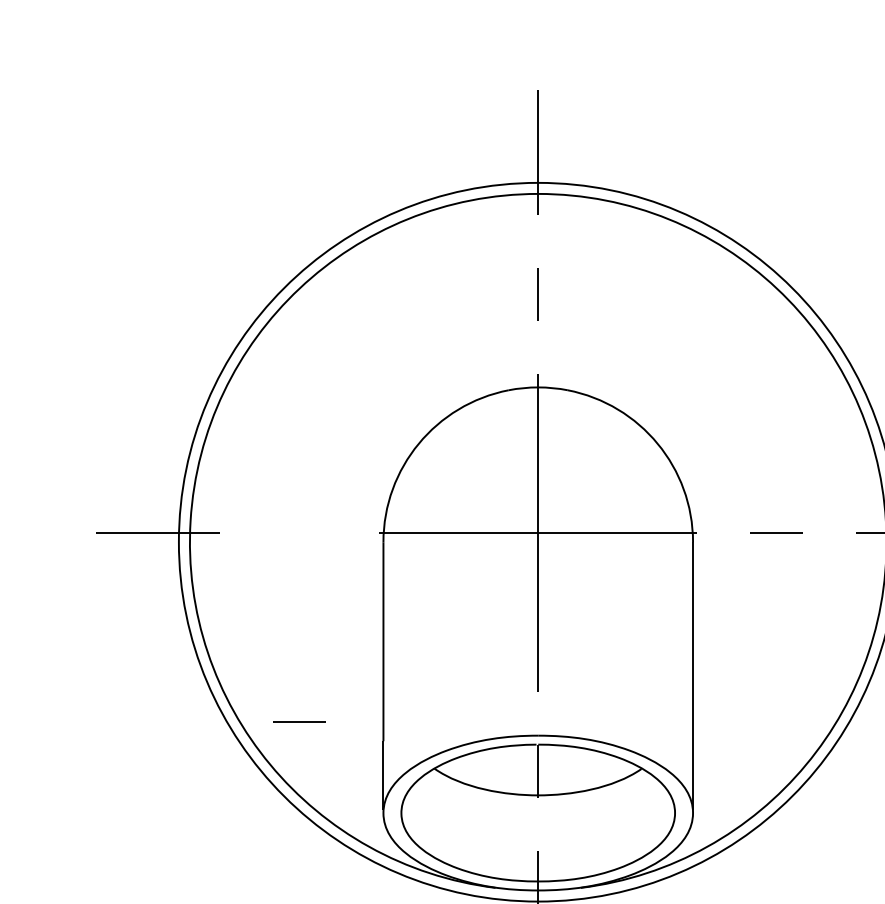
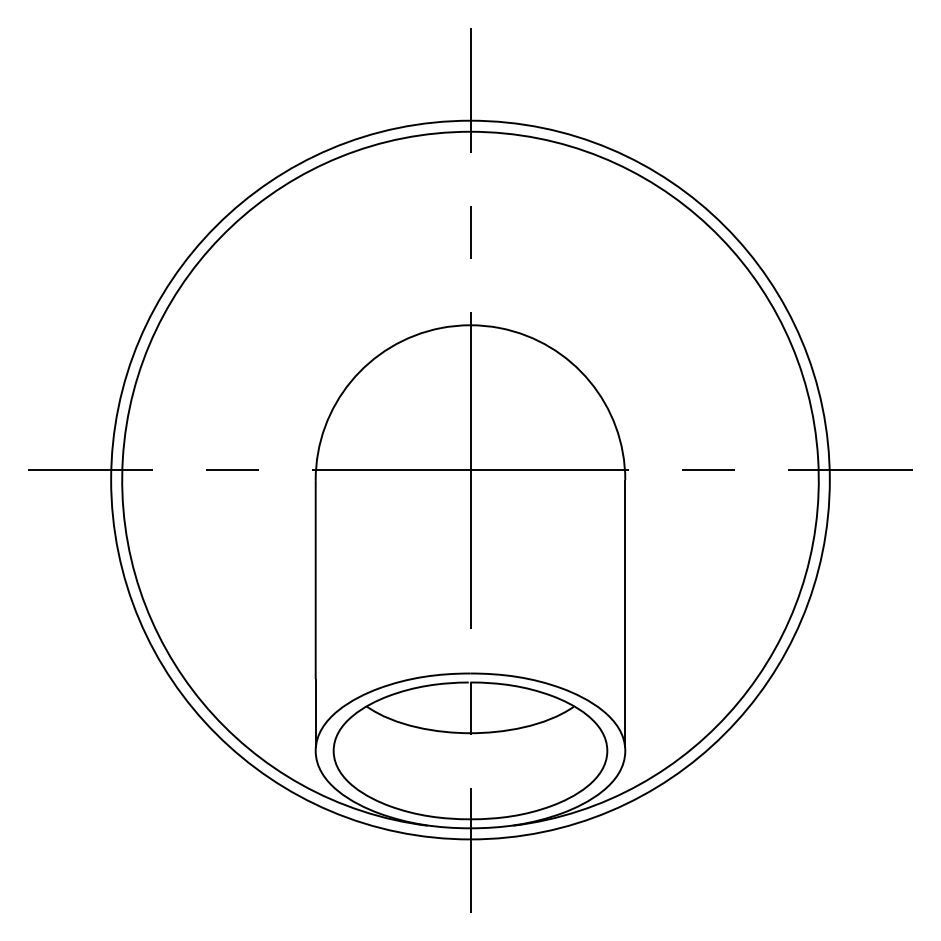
line: (300, 720) -> (232, 469), moved

